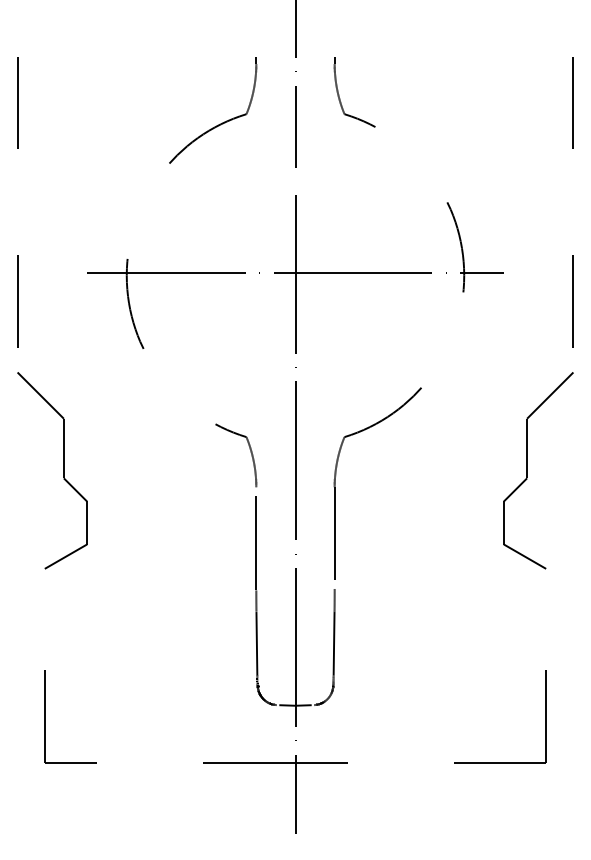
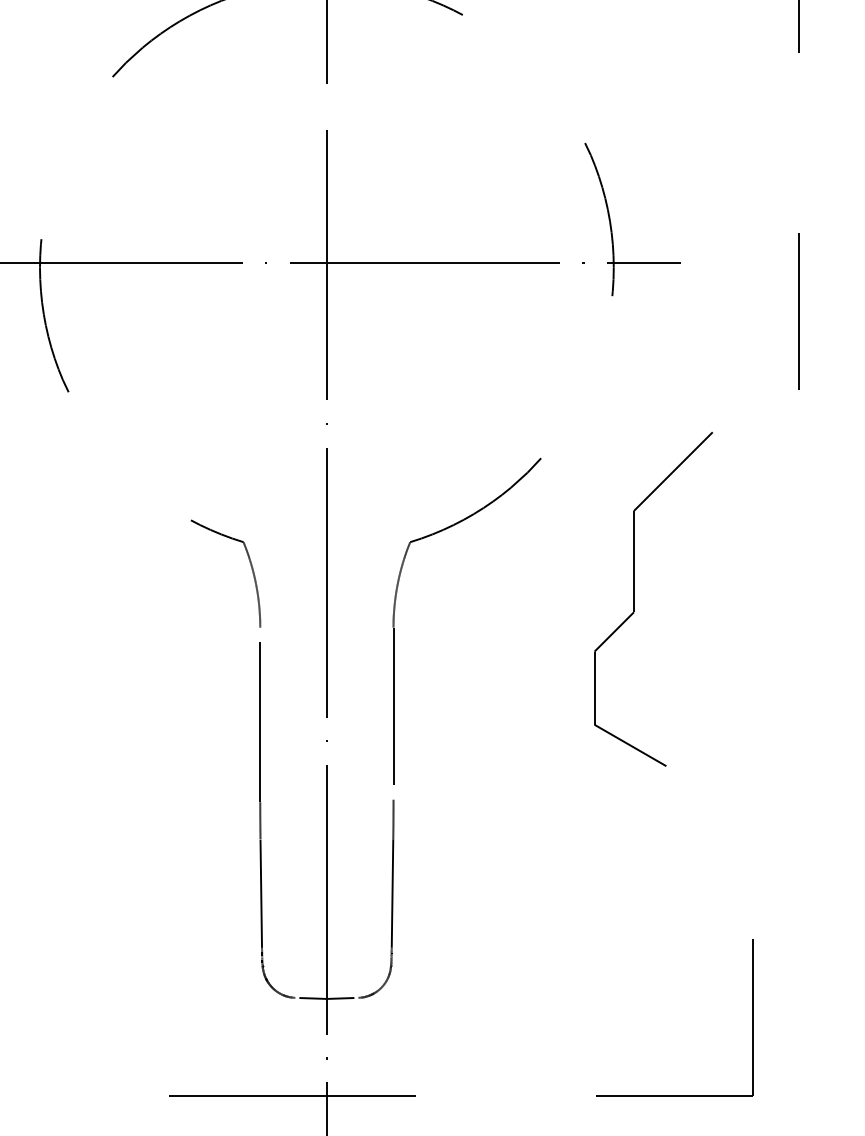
part: (527, 470) -> (634, 598), moved

